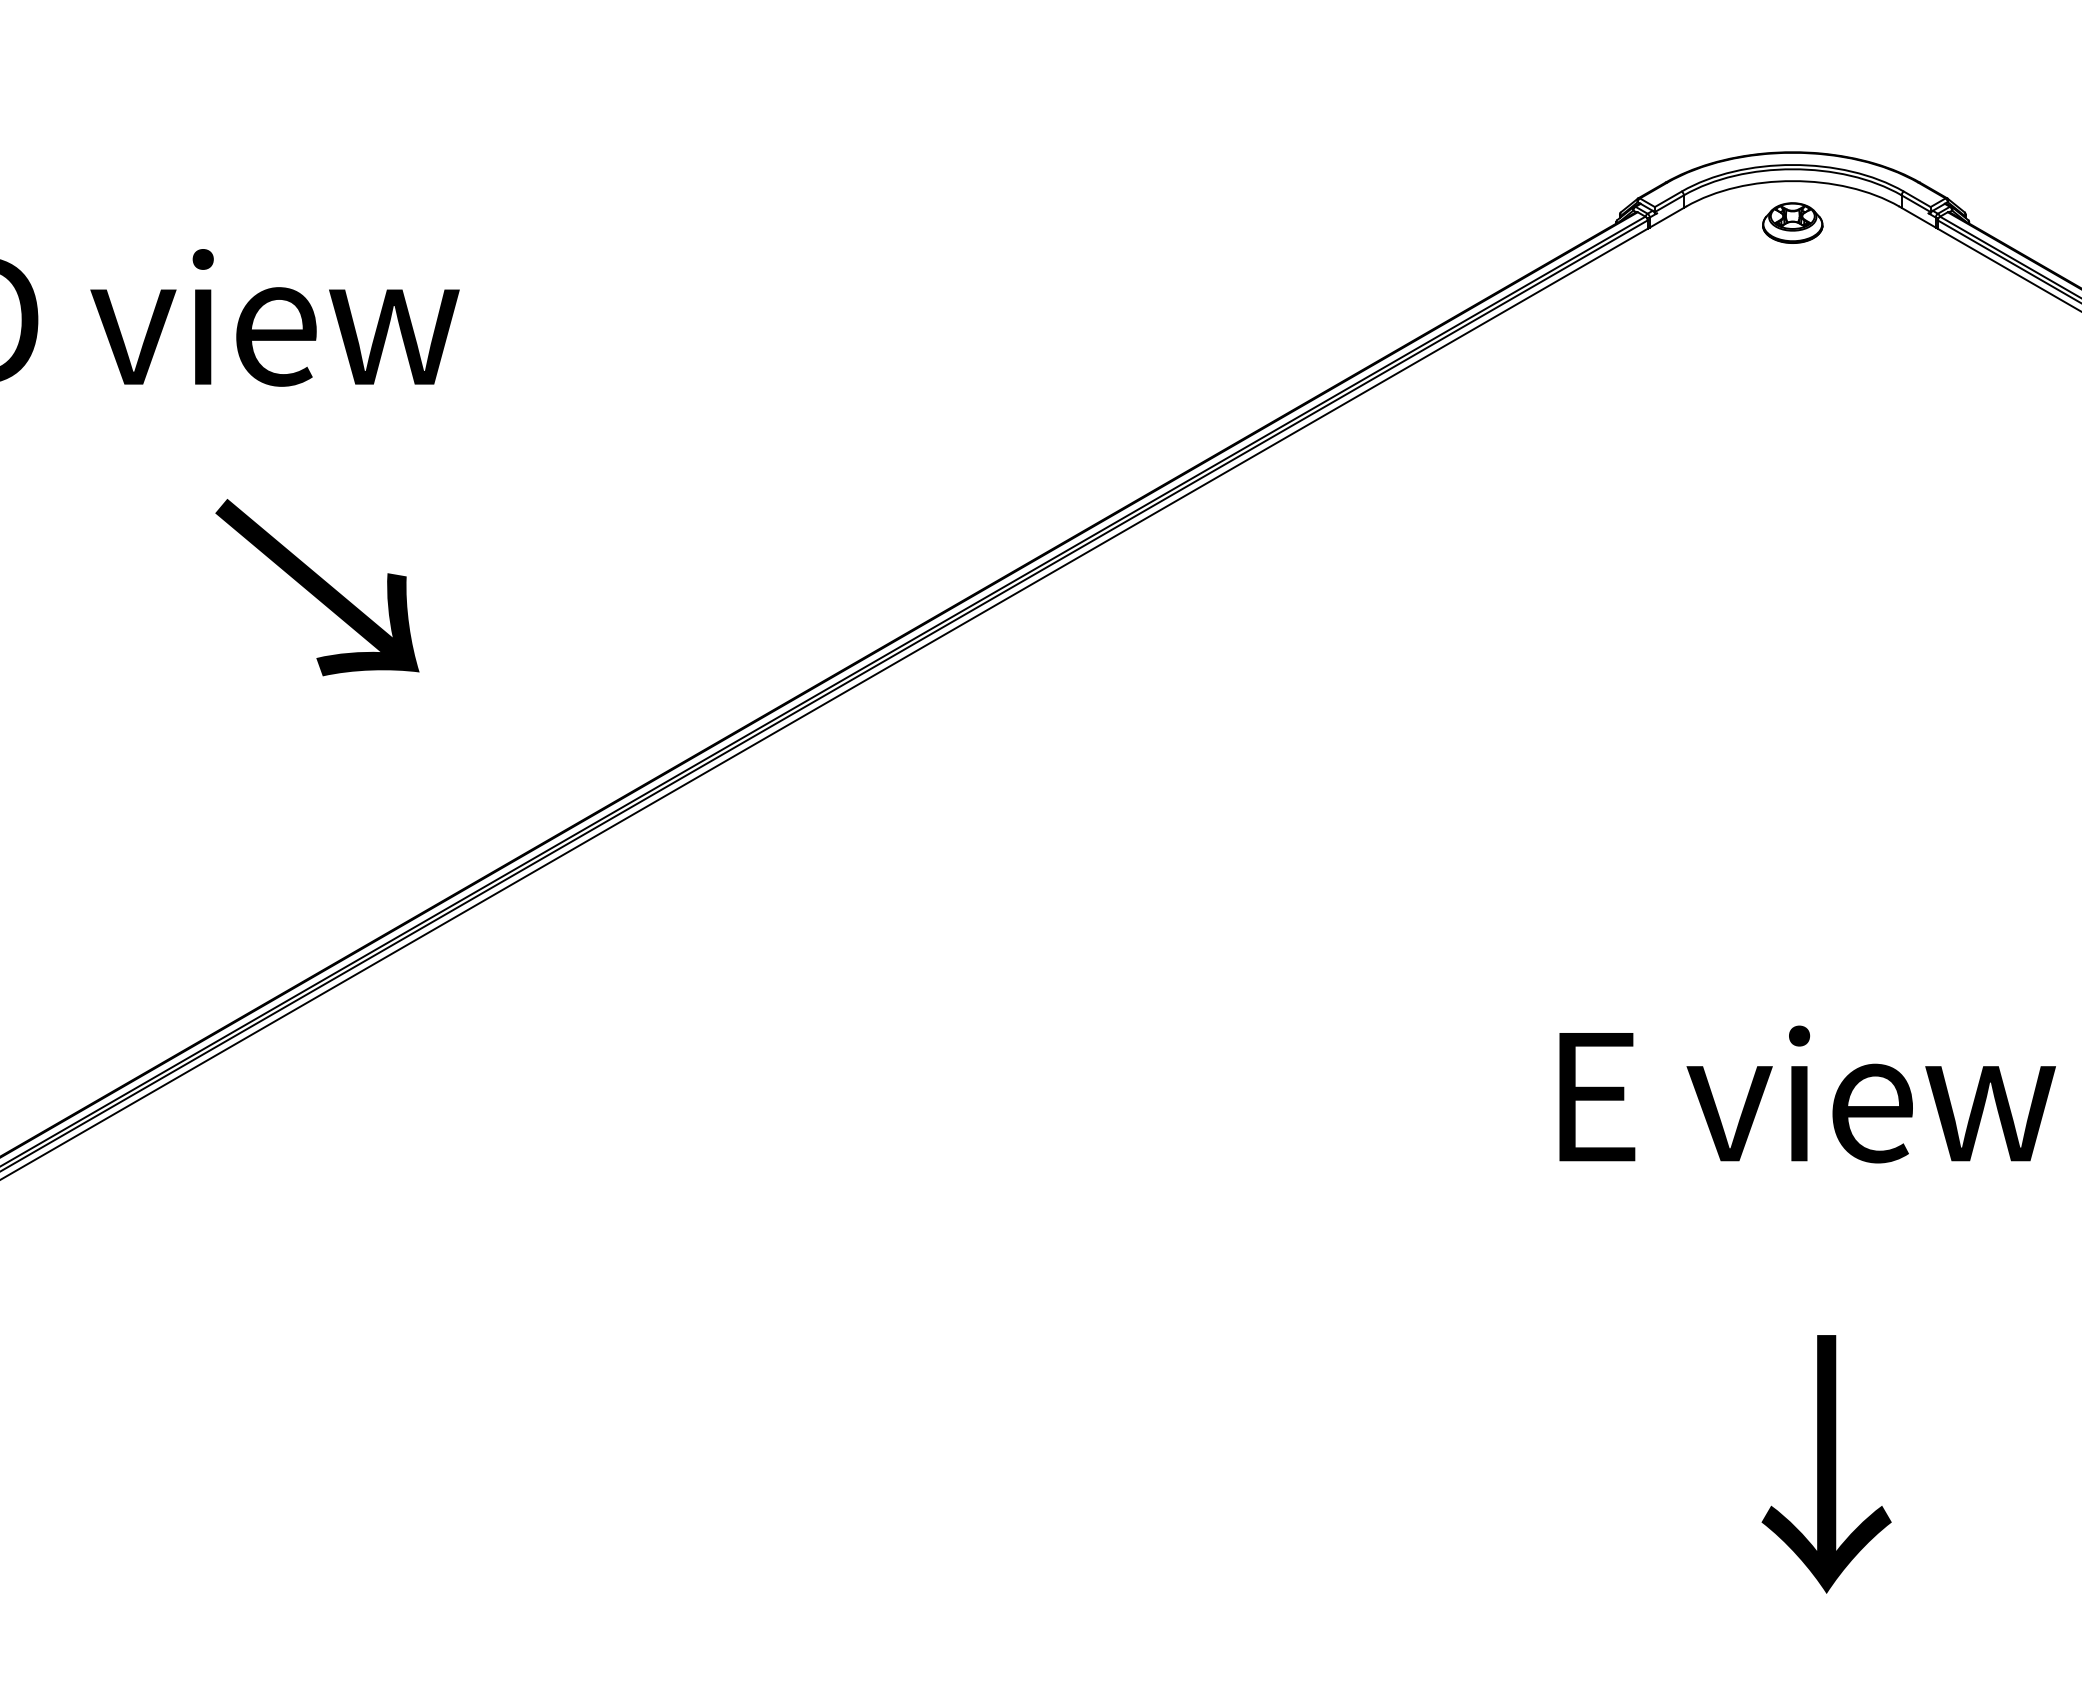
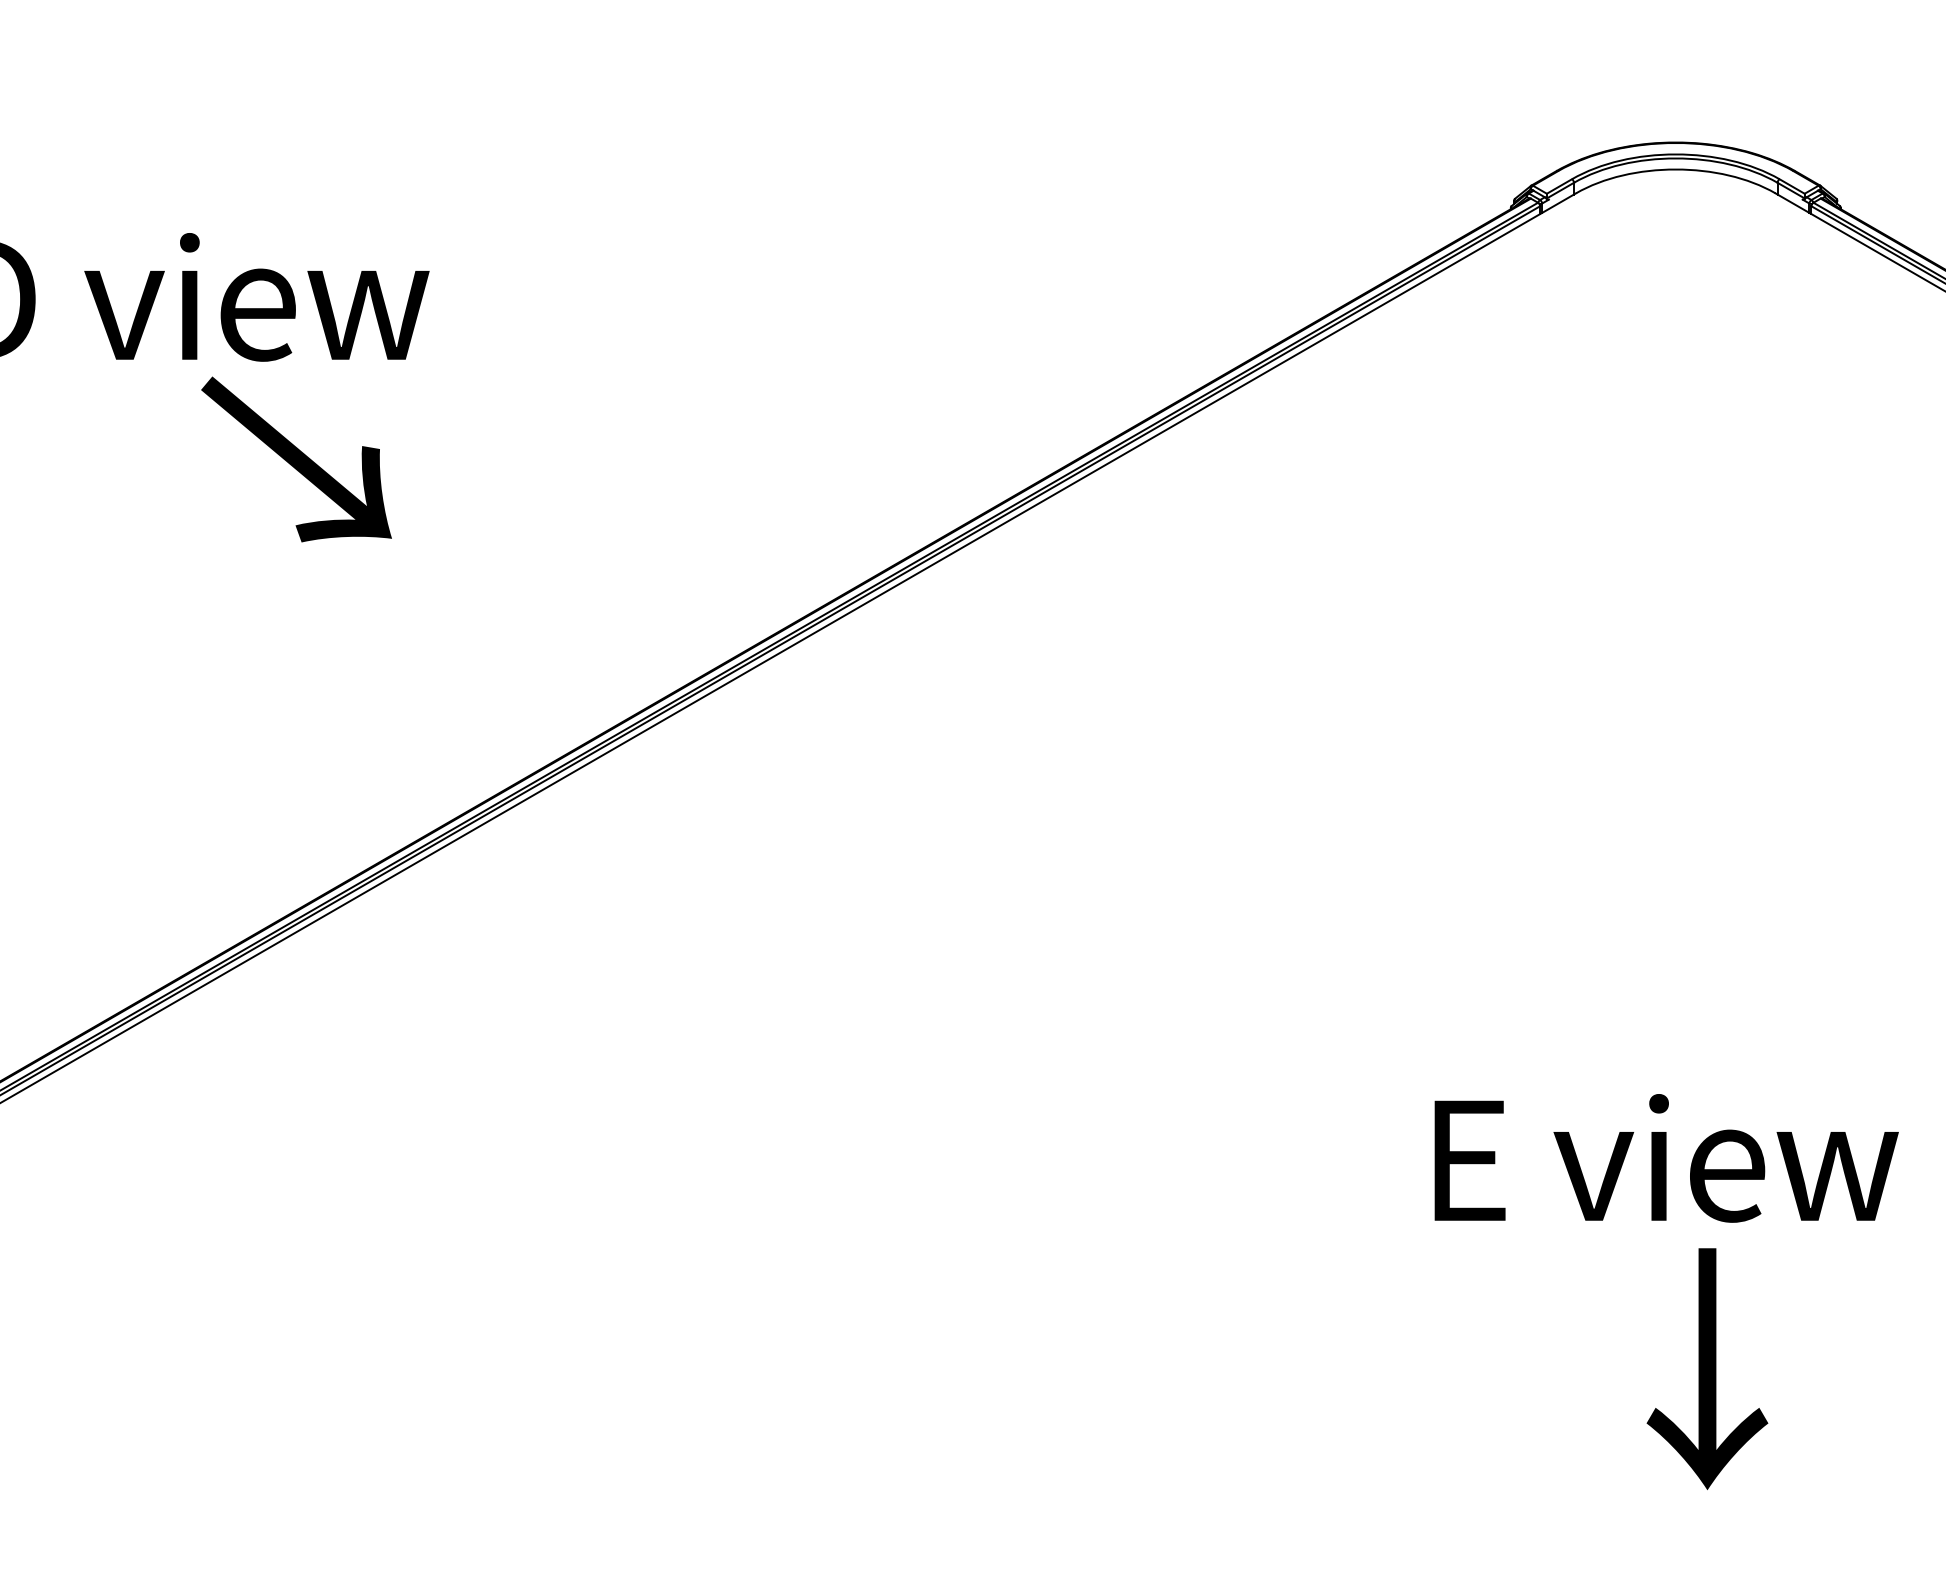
part: (1792, 222) -> (1675, 208), removed
text: (317, 587) -> (296, 459), moved
text: (1807, 1094) -> (1666, 1158), moved

